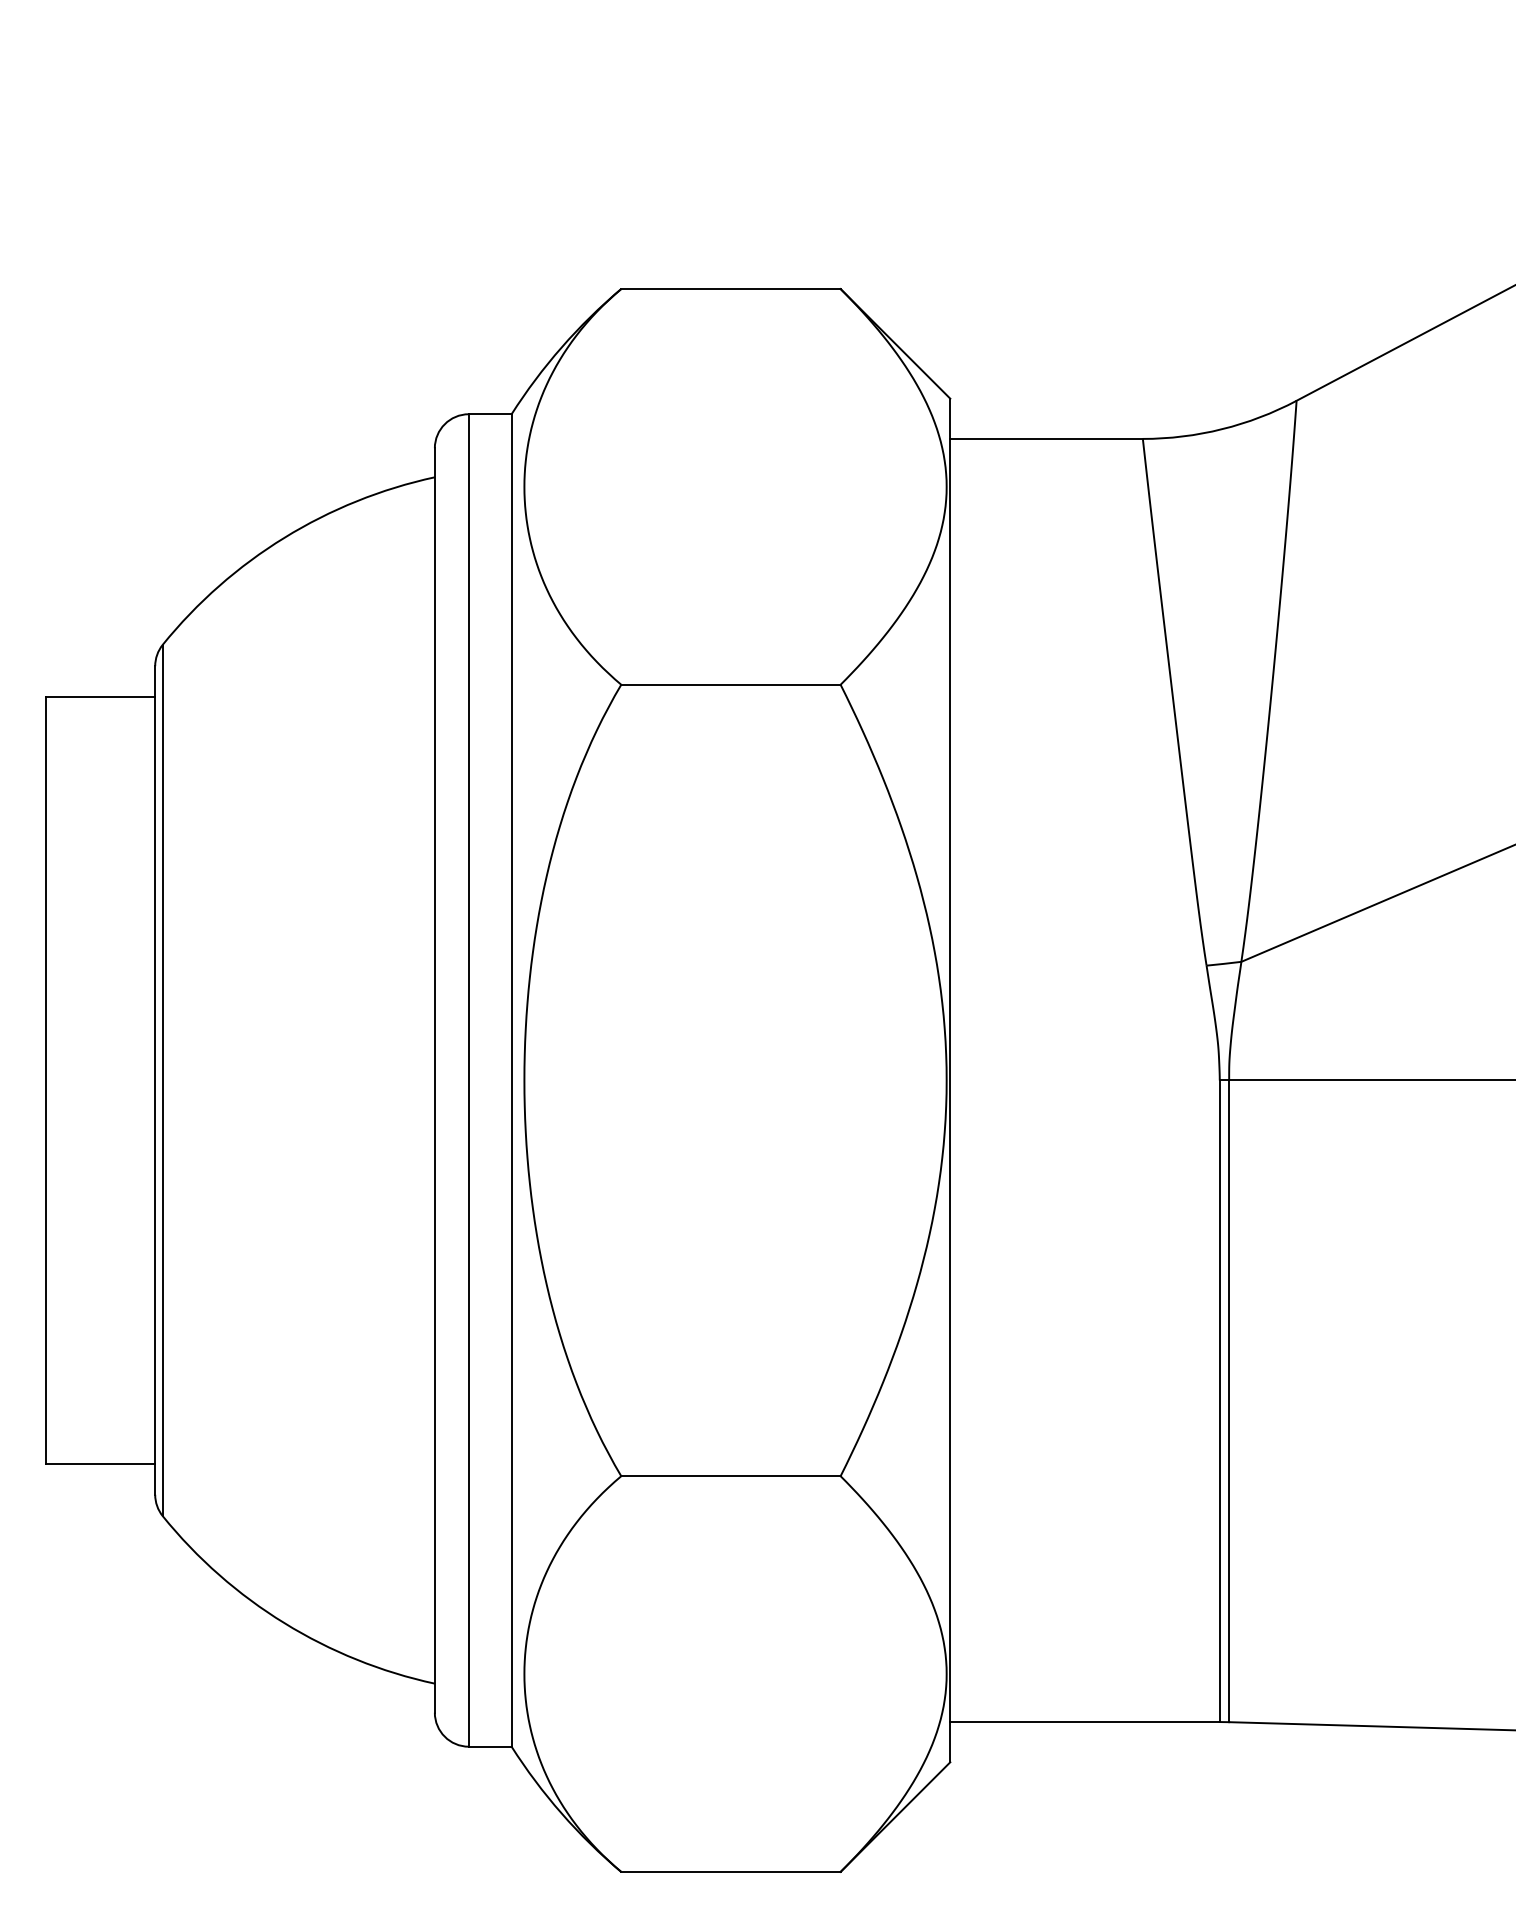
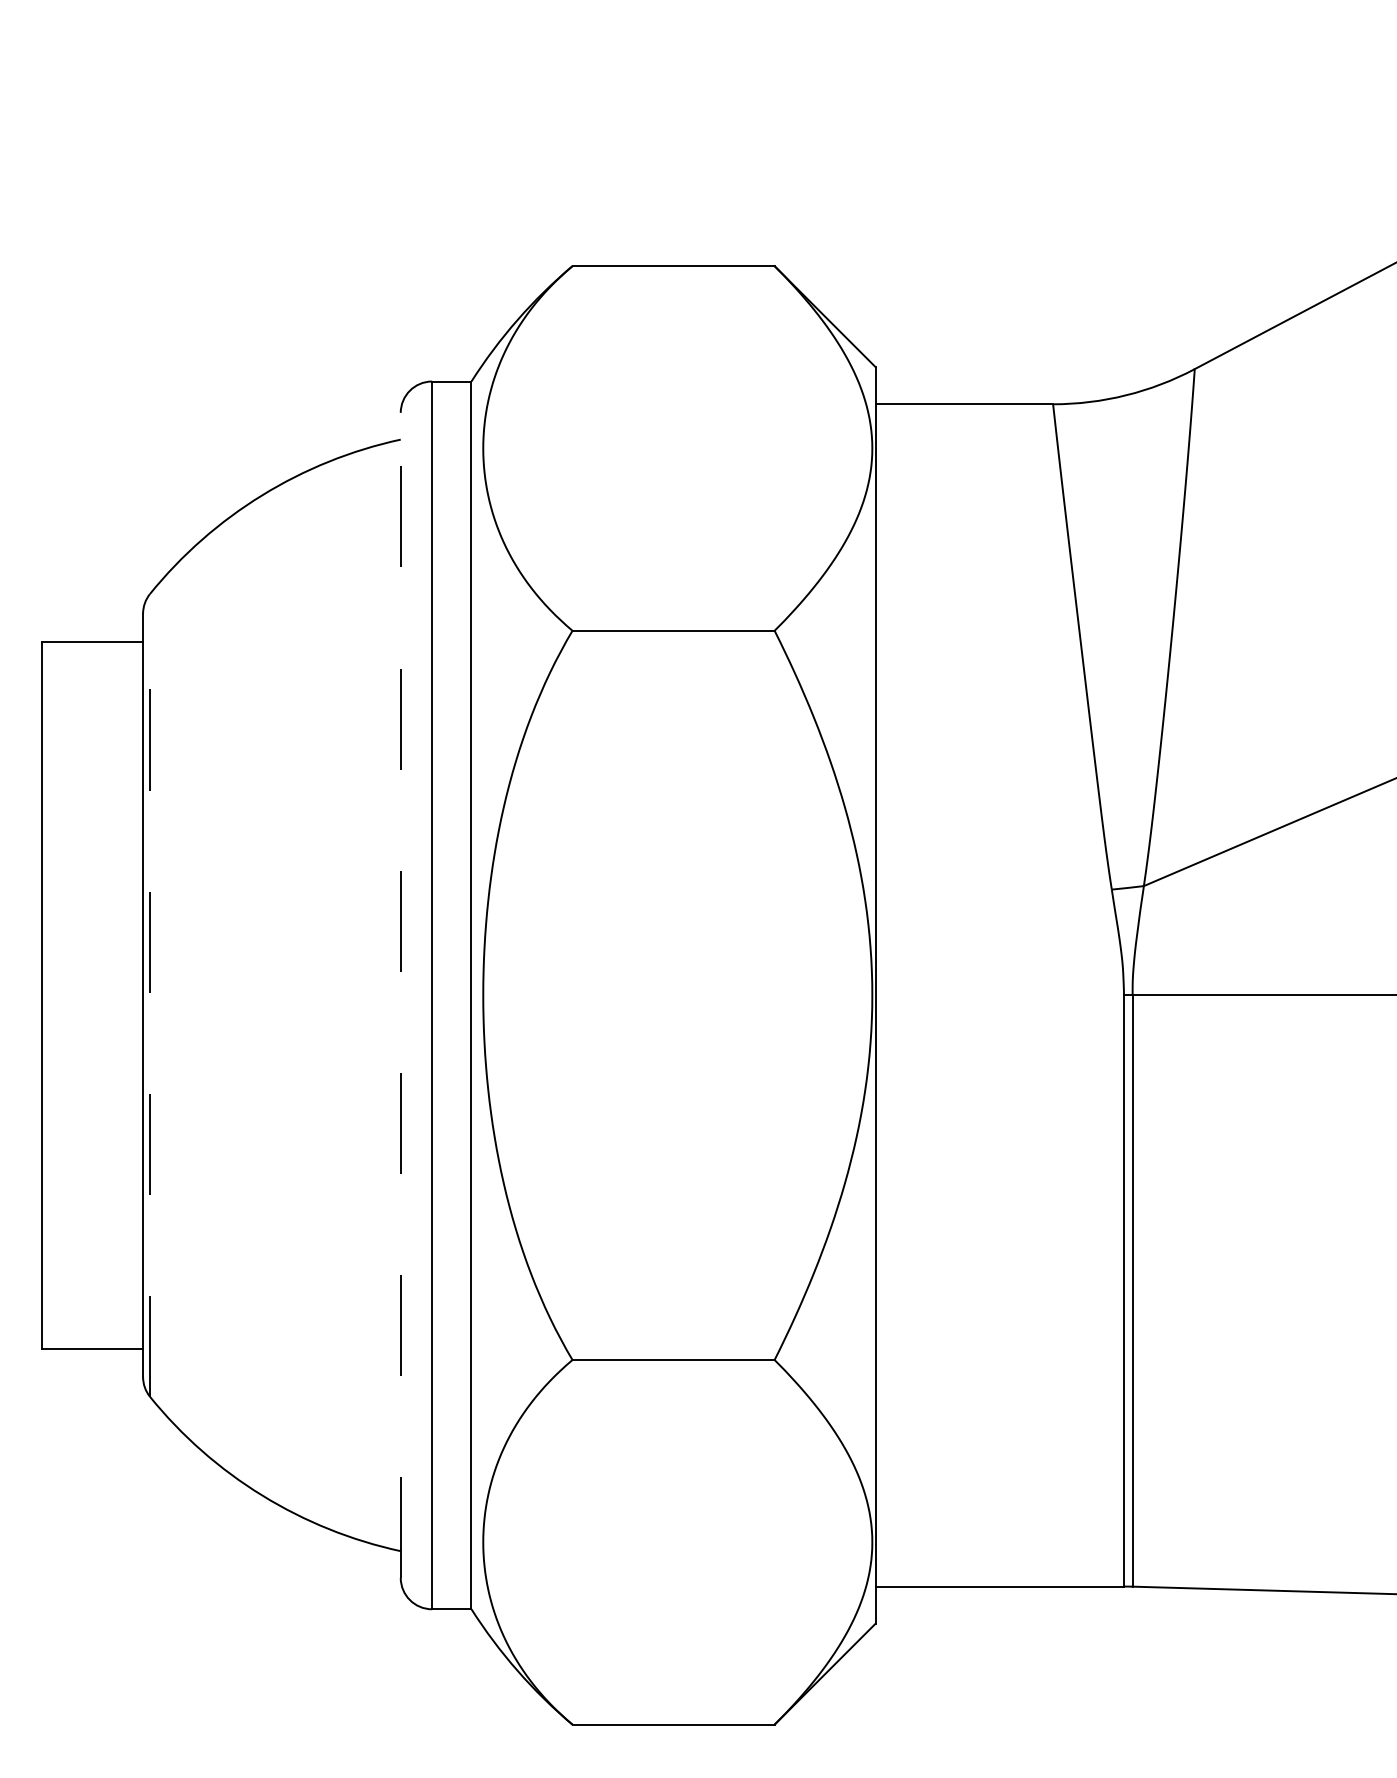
line: (163, 1079) -> (150, 994), solid -> dashed
line: (434, 1080) -> (400, 995), solid -> dashed

